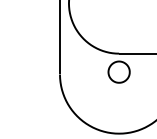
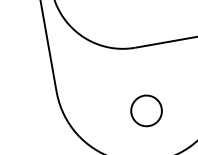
part: (118, 71) -> (145, 110), moved

